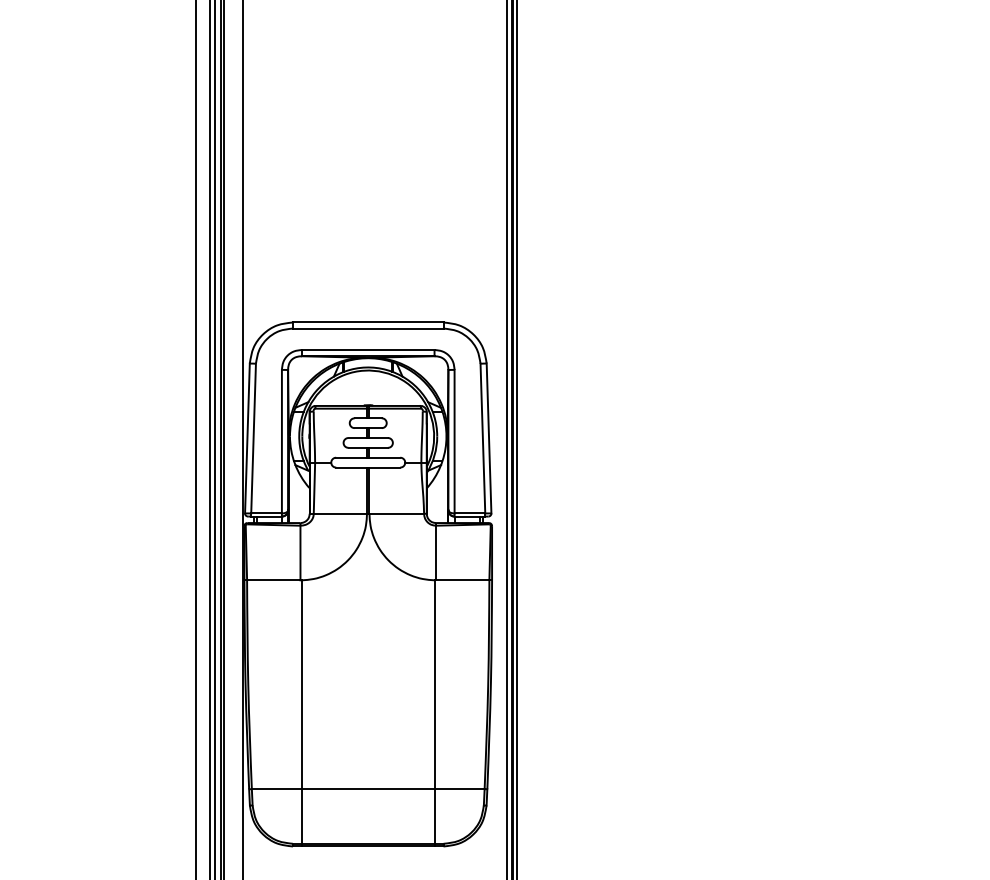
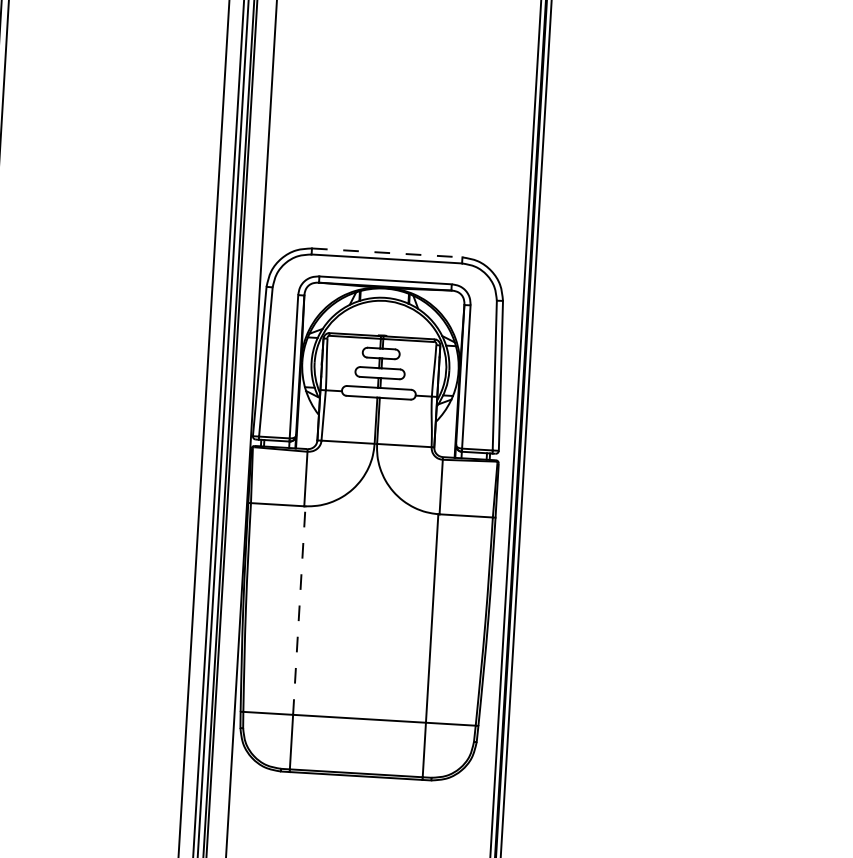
line: (368, 322) -> (387, 252), solid -> dashed
line: (301, 684) -> (299, 610), solid -> dashed

